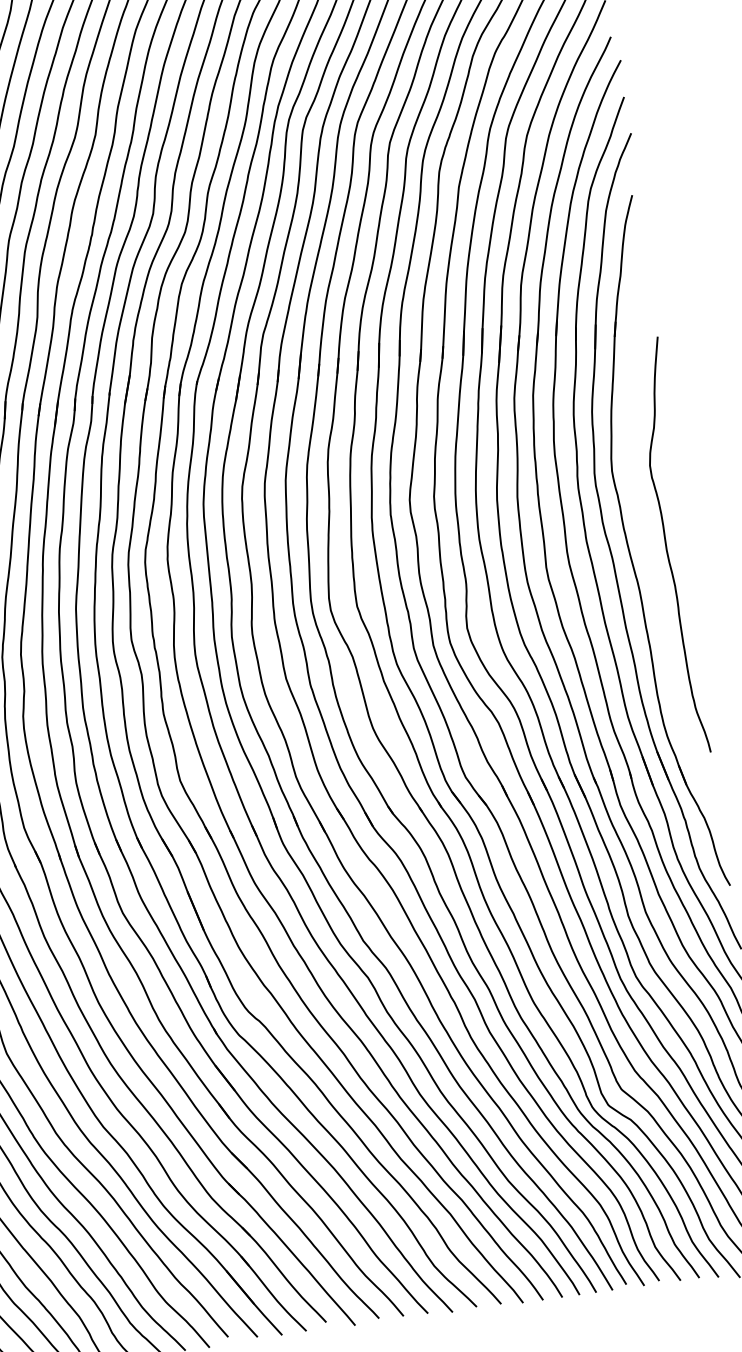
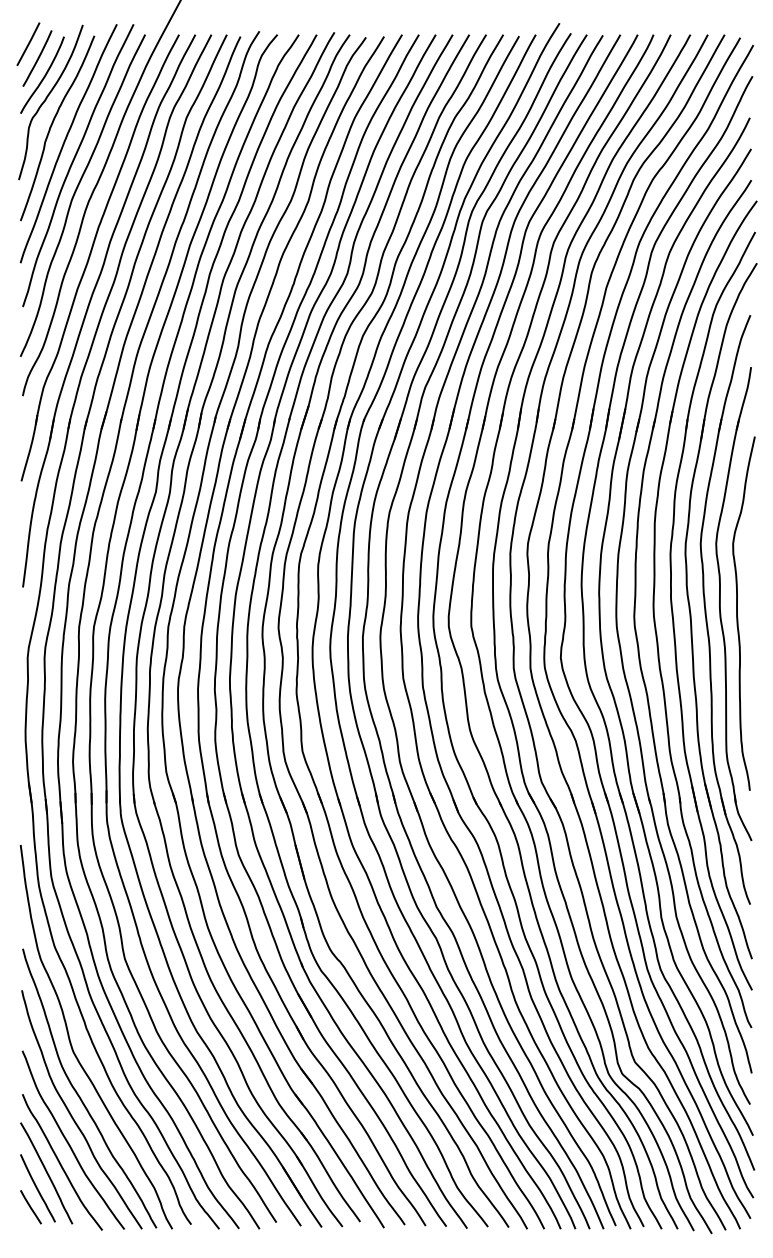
part: (645, 537) -> (720, 603), added

